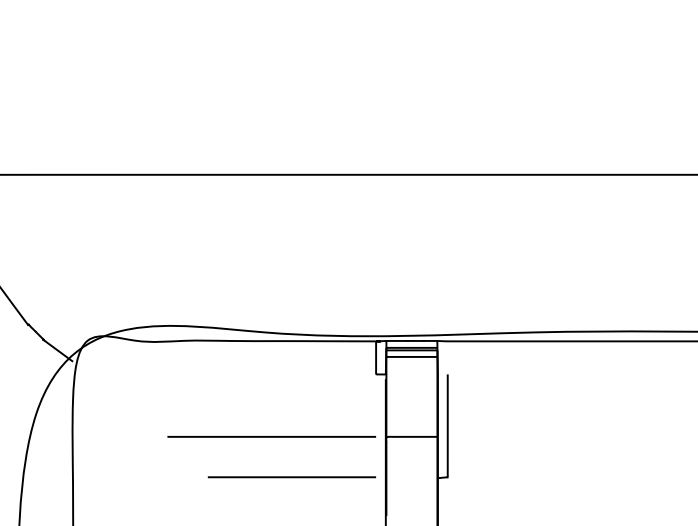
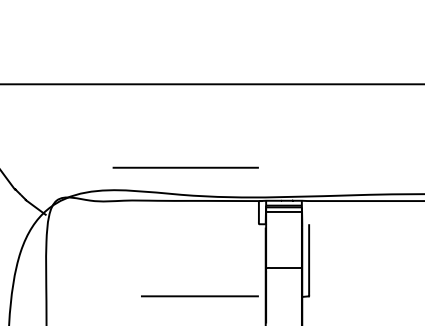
line: (271, 436) -> (185, 167), moved

